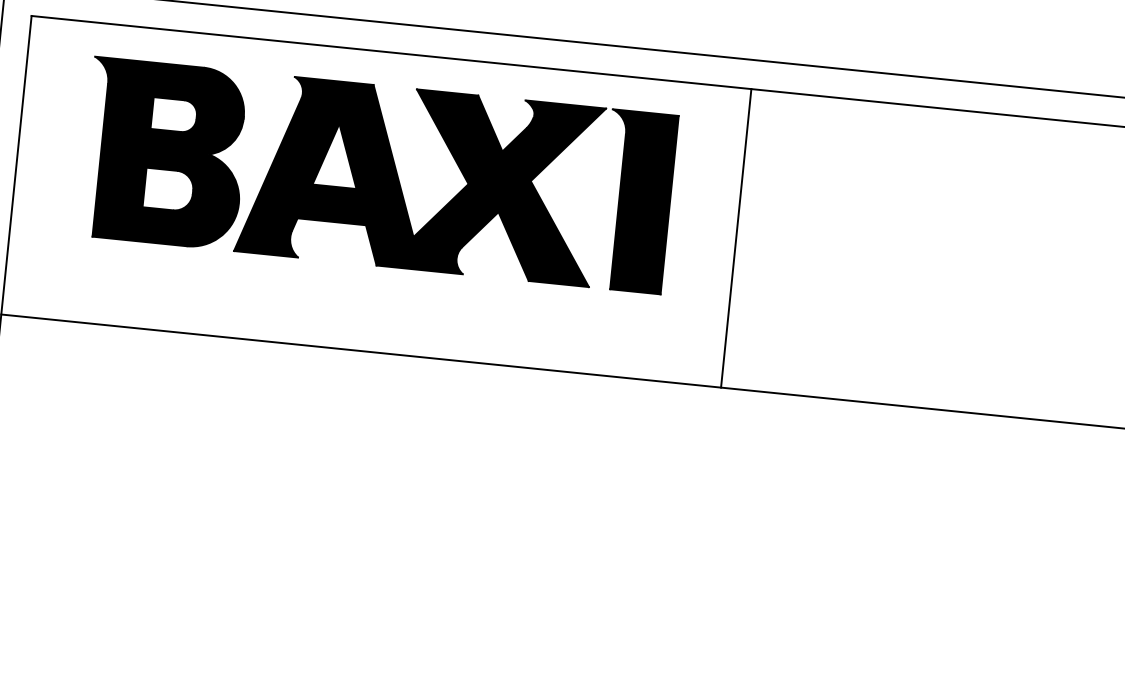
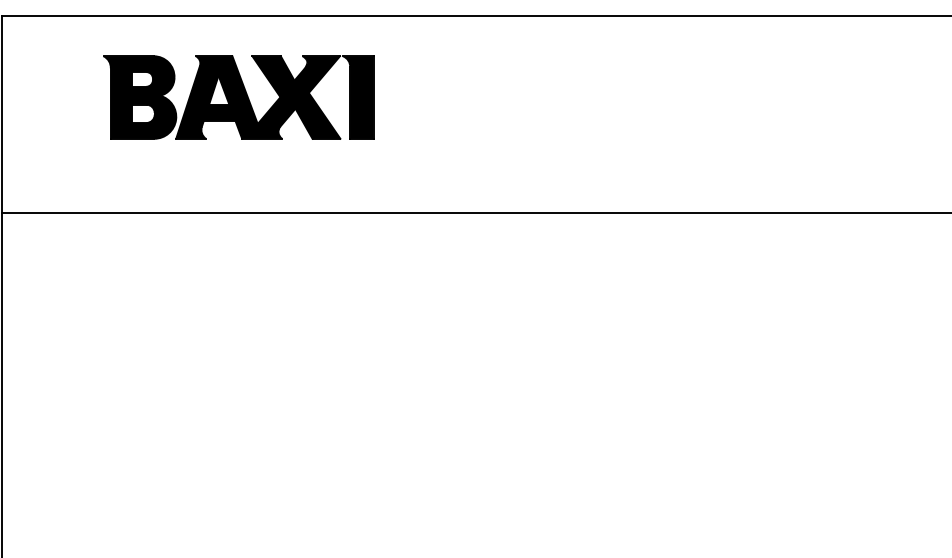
part: (377, 175) -> (238, 97), size x0.7
line: (736, 237) -> (477, 114), removed

